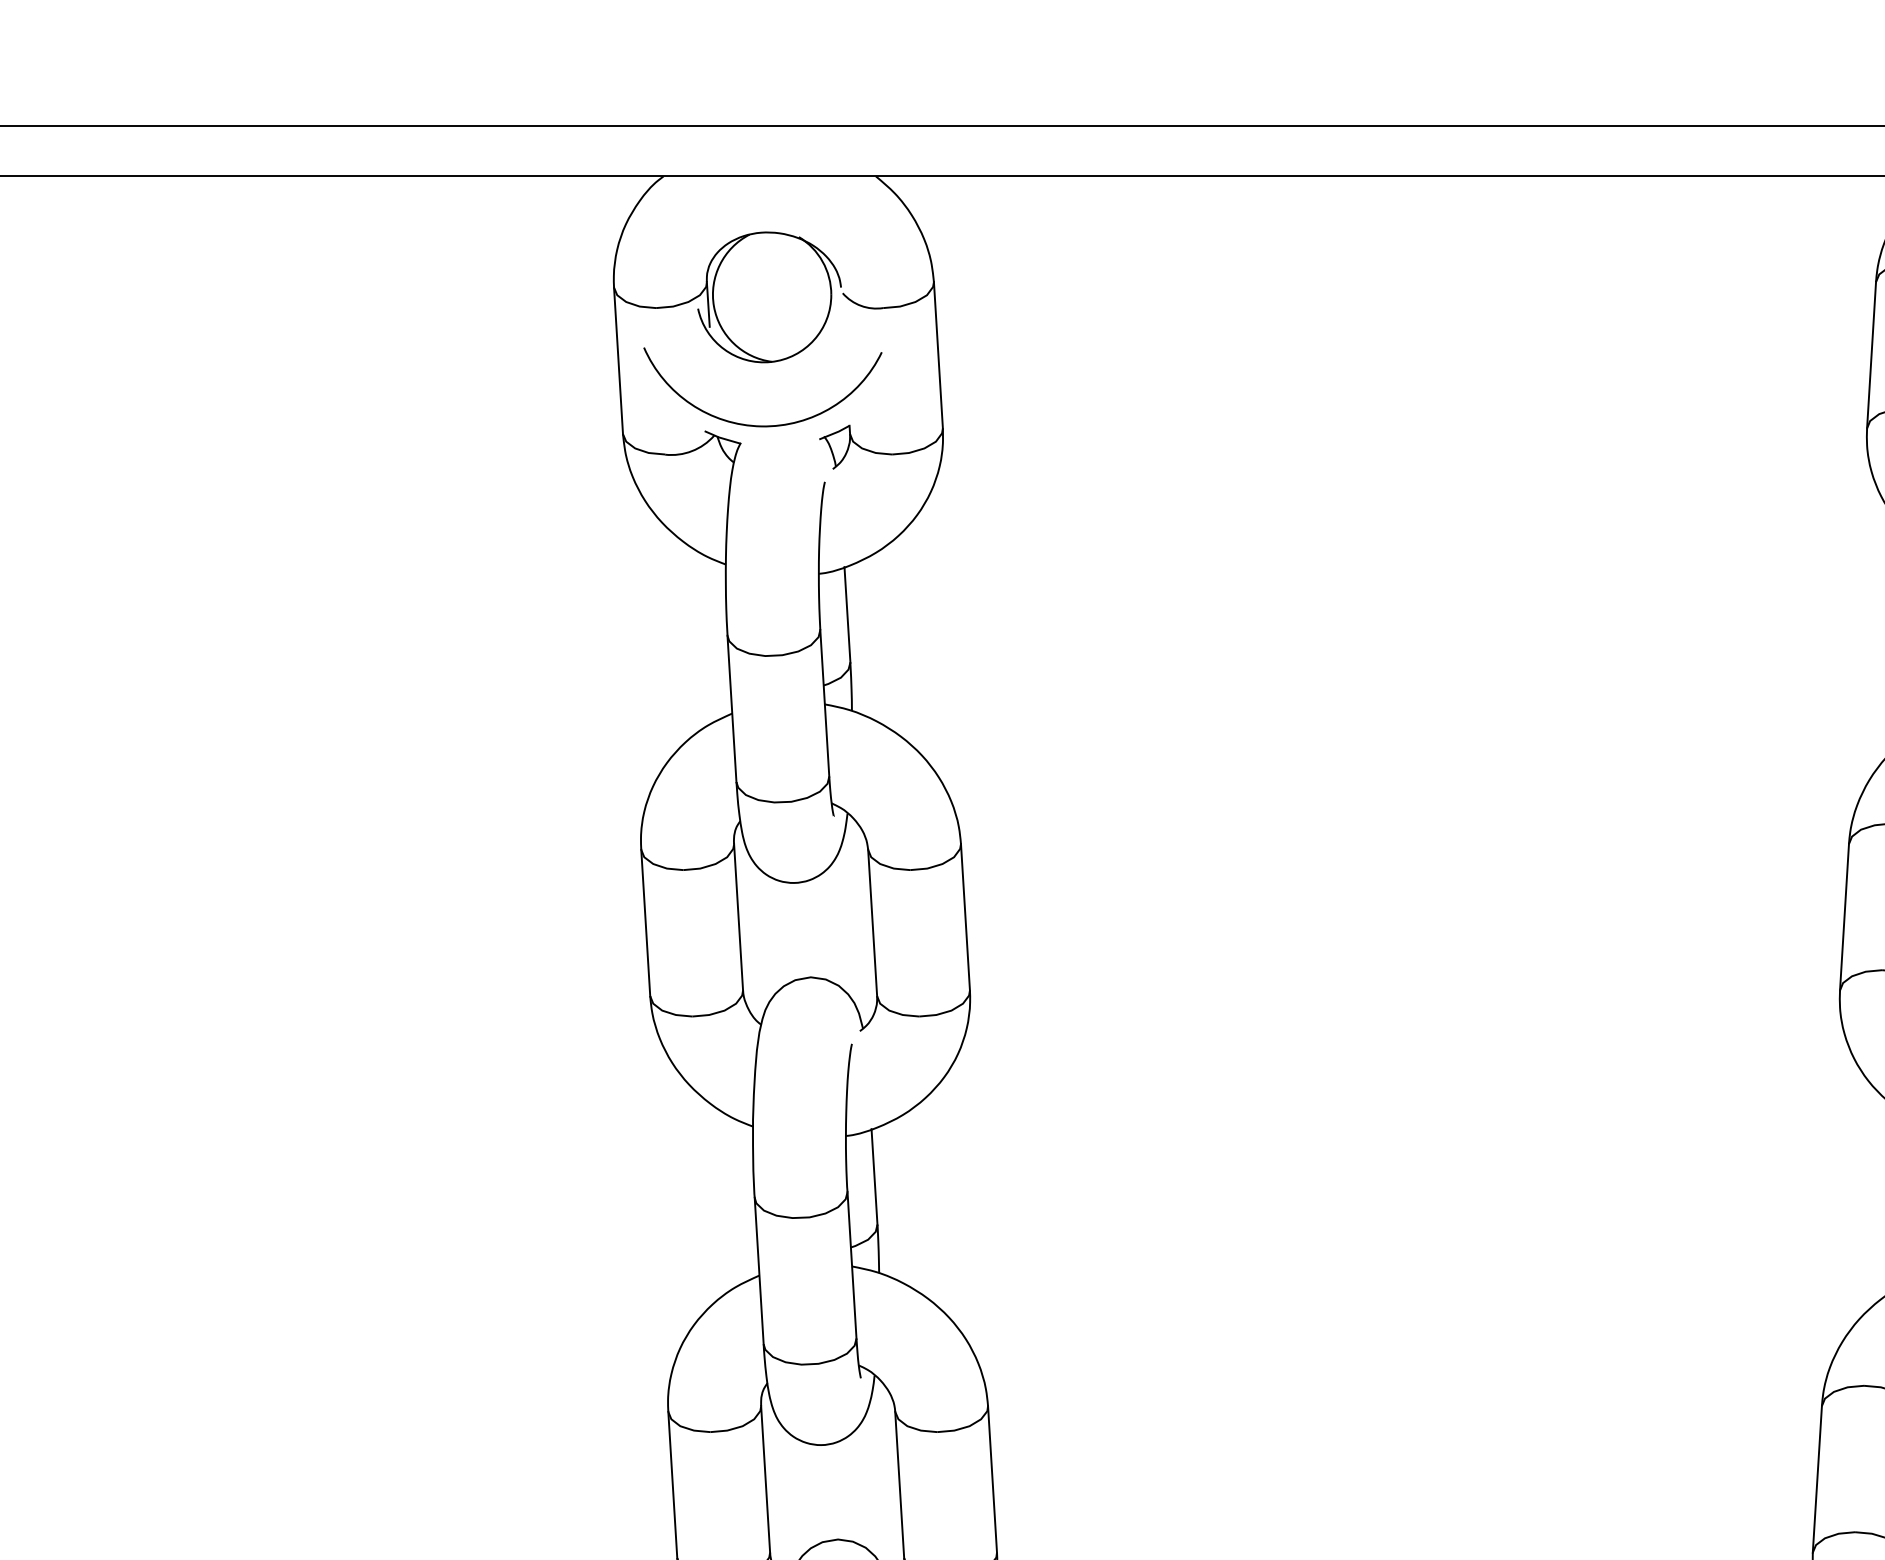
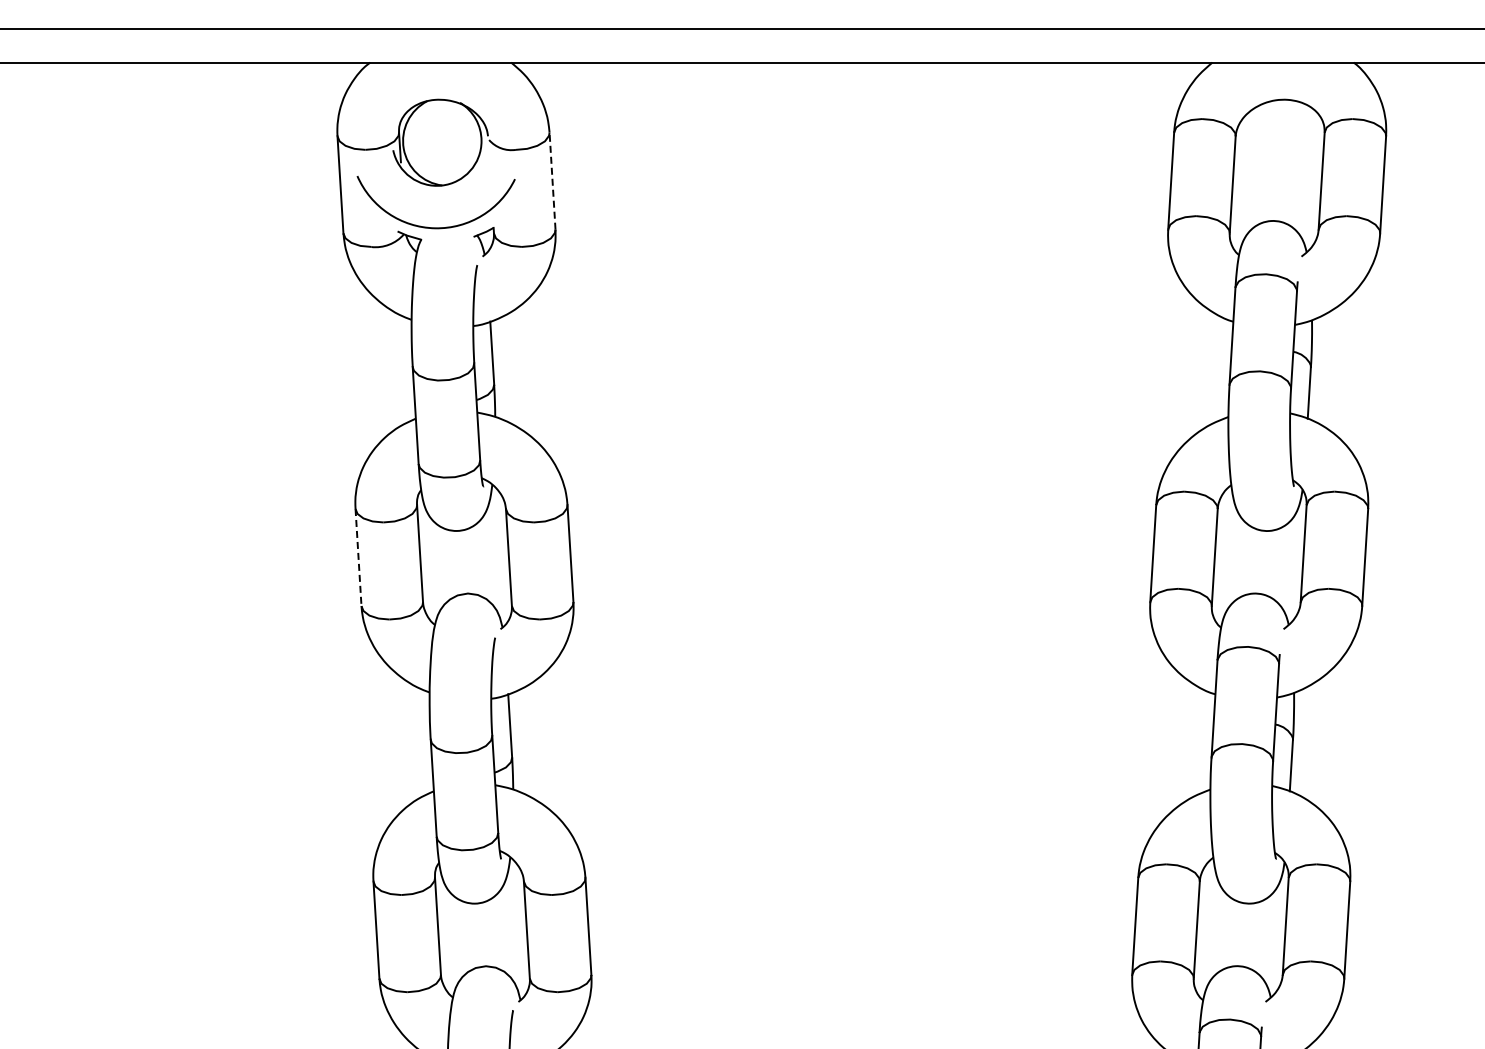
line: (938, 355) -> (552, 181), solid -> dashed
line: (645, 922) -> (358, 557), solid -> dashed

